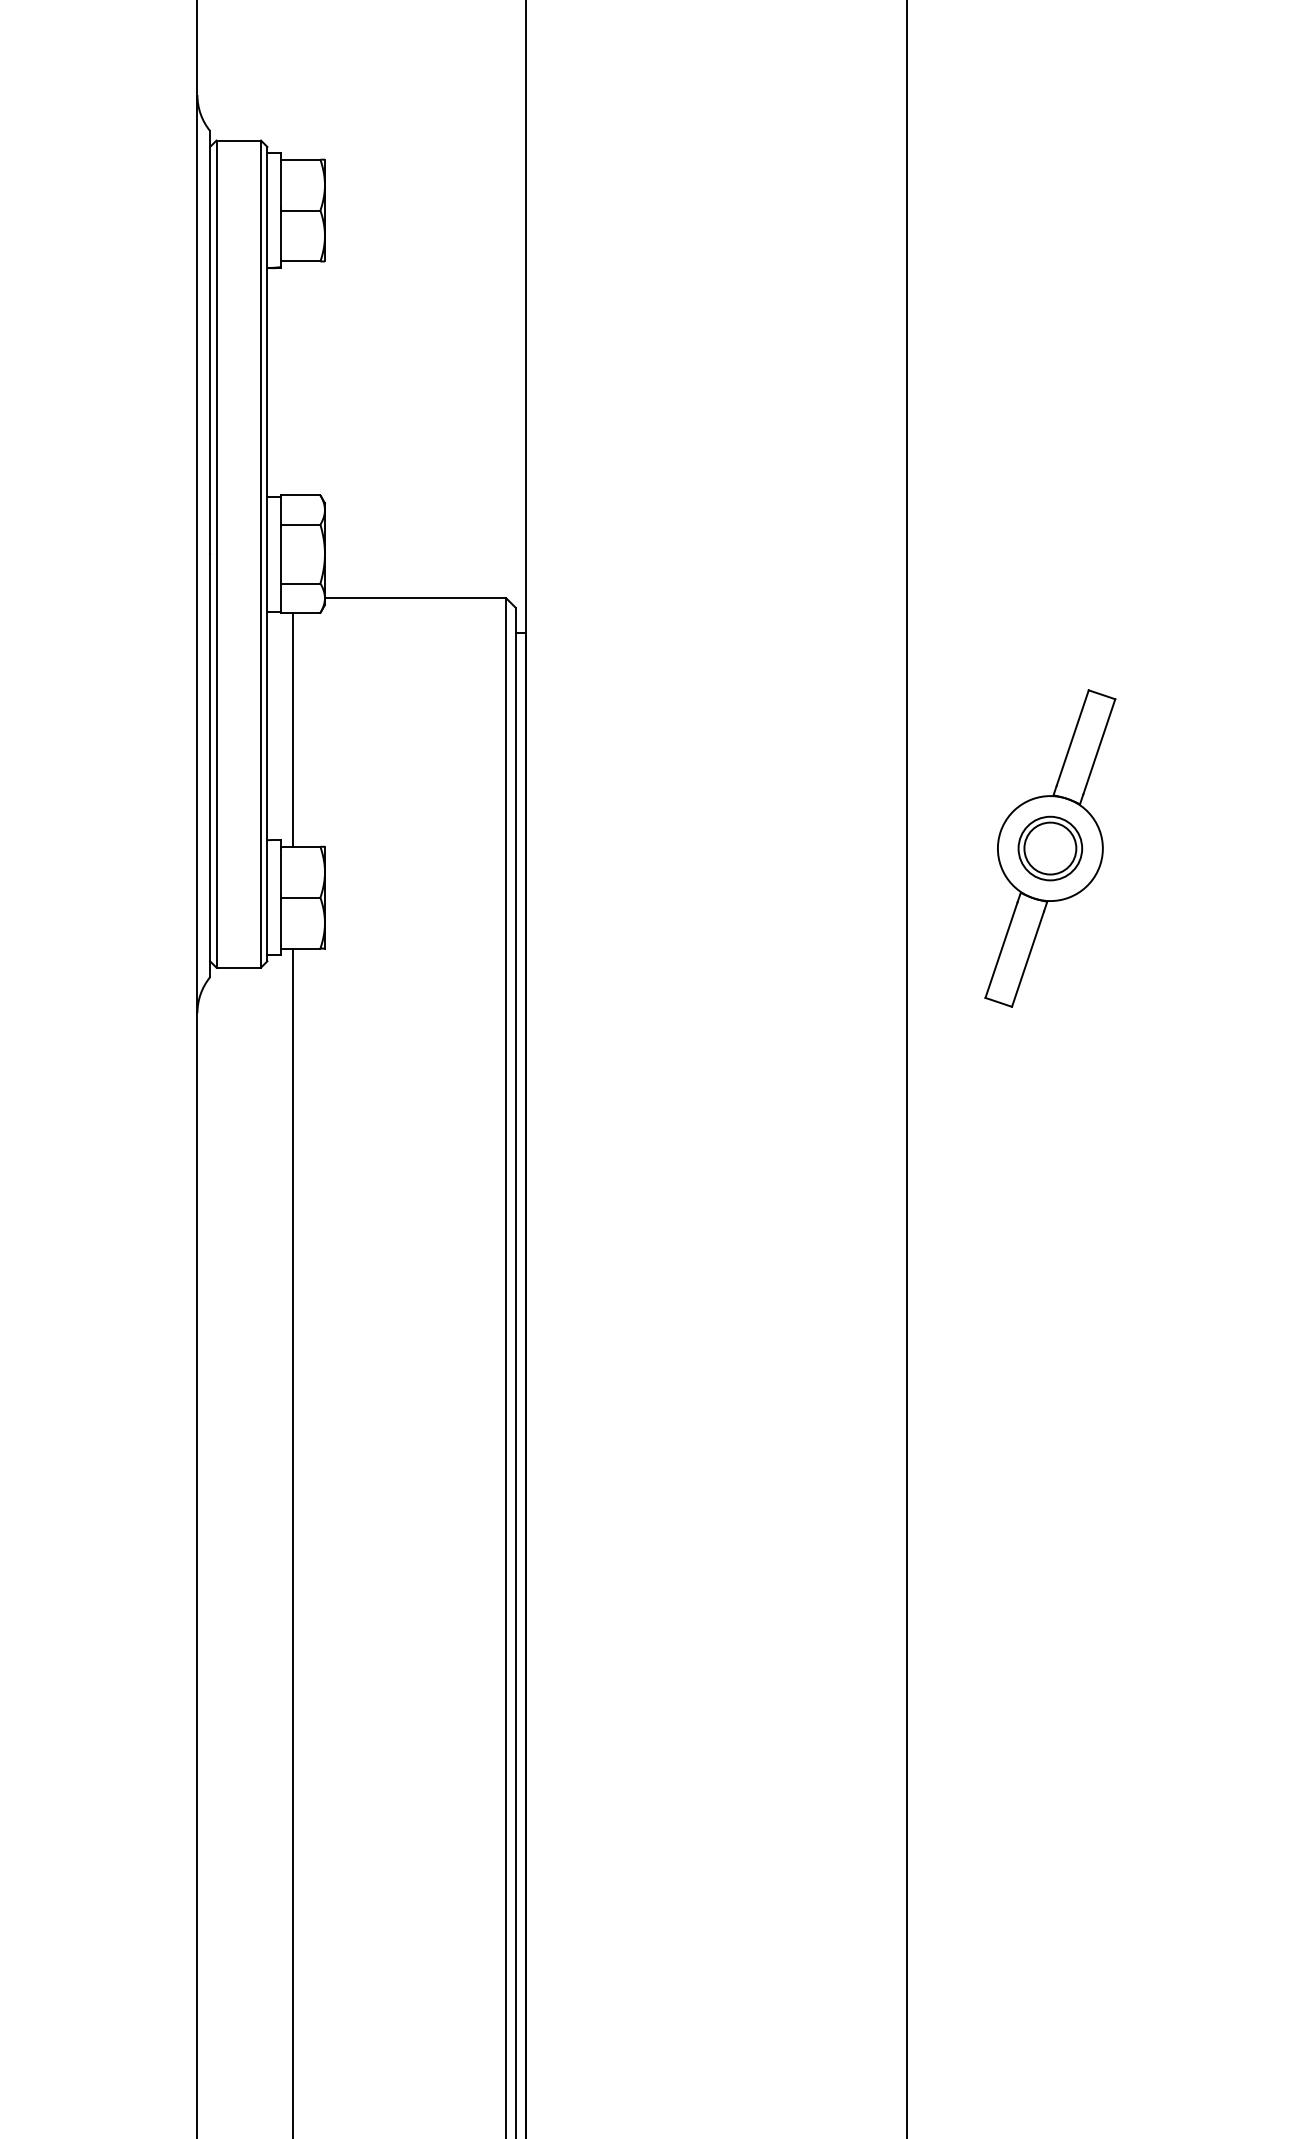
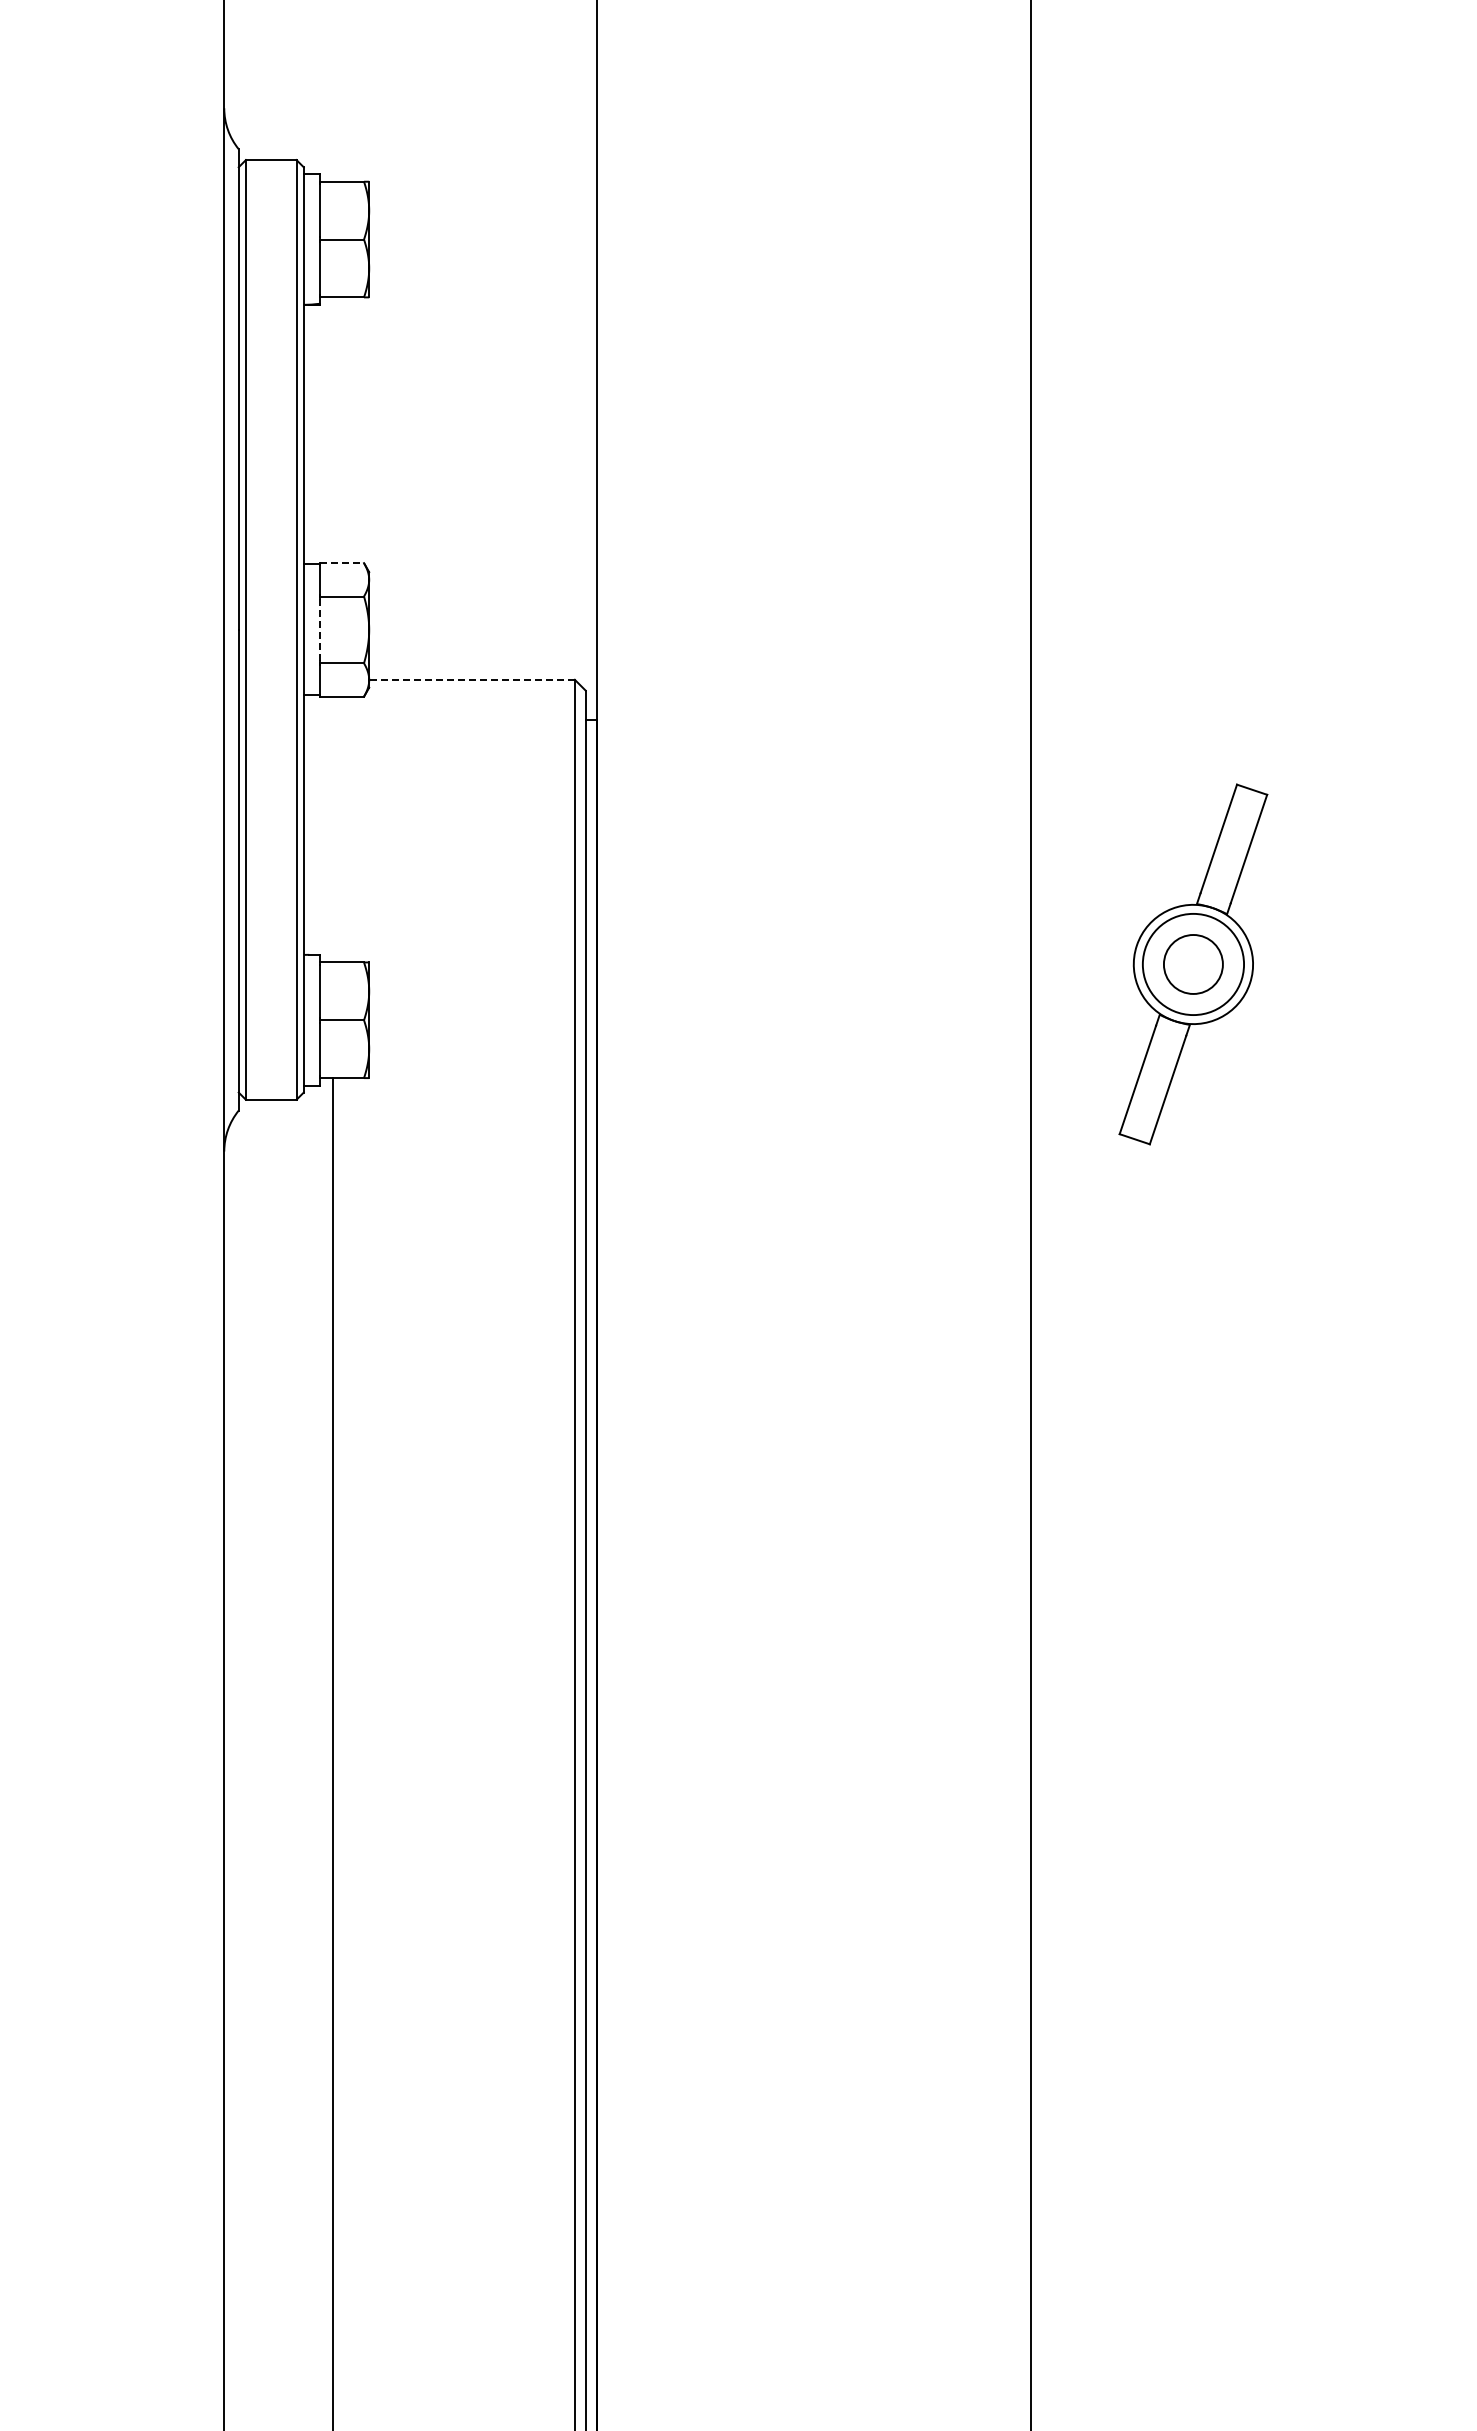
line: (301, 495) -> (342, 563), solid -> dashed
line: (281, 553) -> (319, 629), solid -> dashed
line: (415, 597) -> (472, 679), solid -> dashed
line: (292, 729) -> (332, 829), removed
circle: (1050, 848) -> (1193, 964), size x1.4

